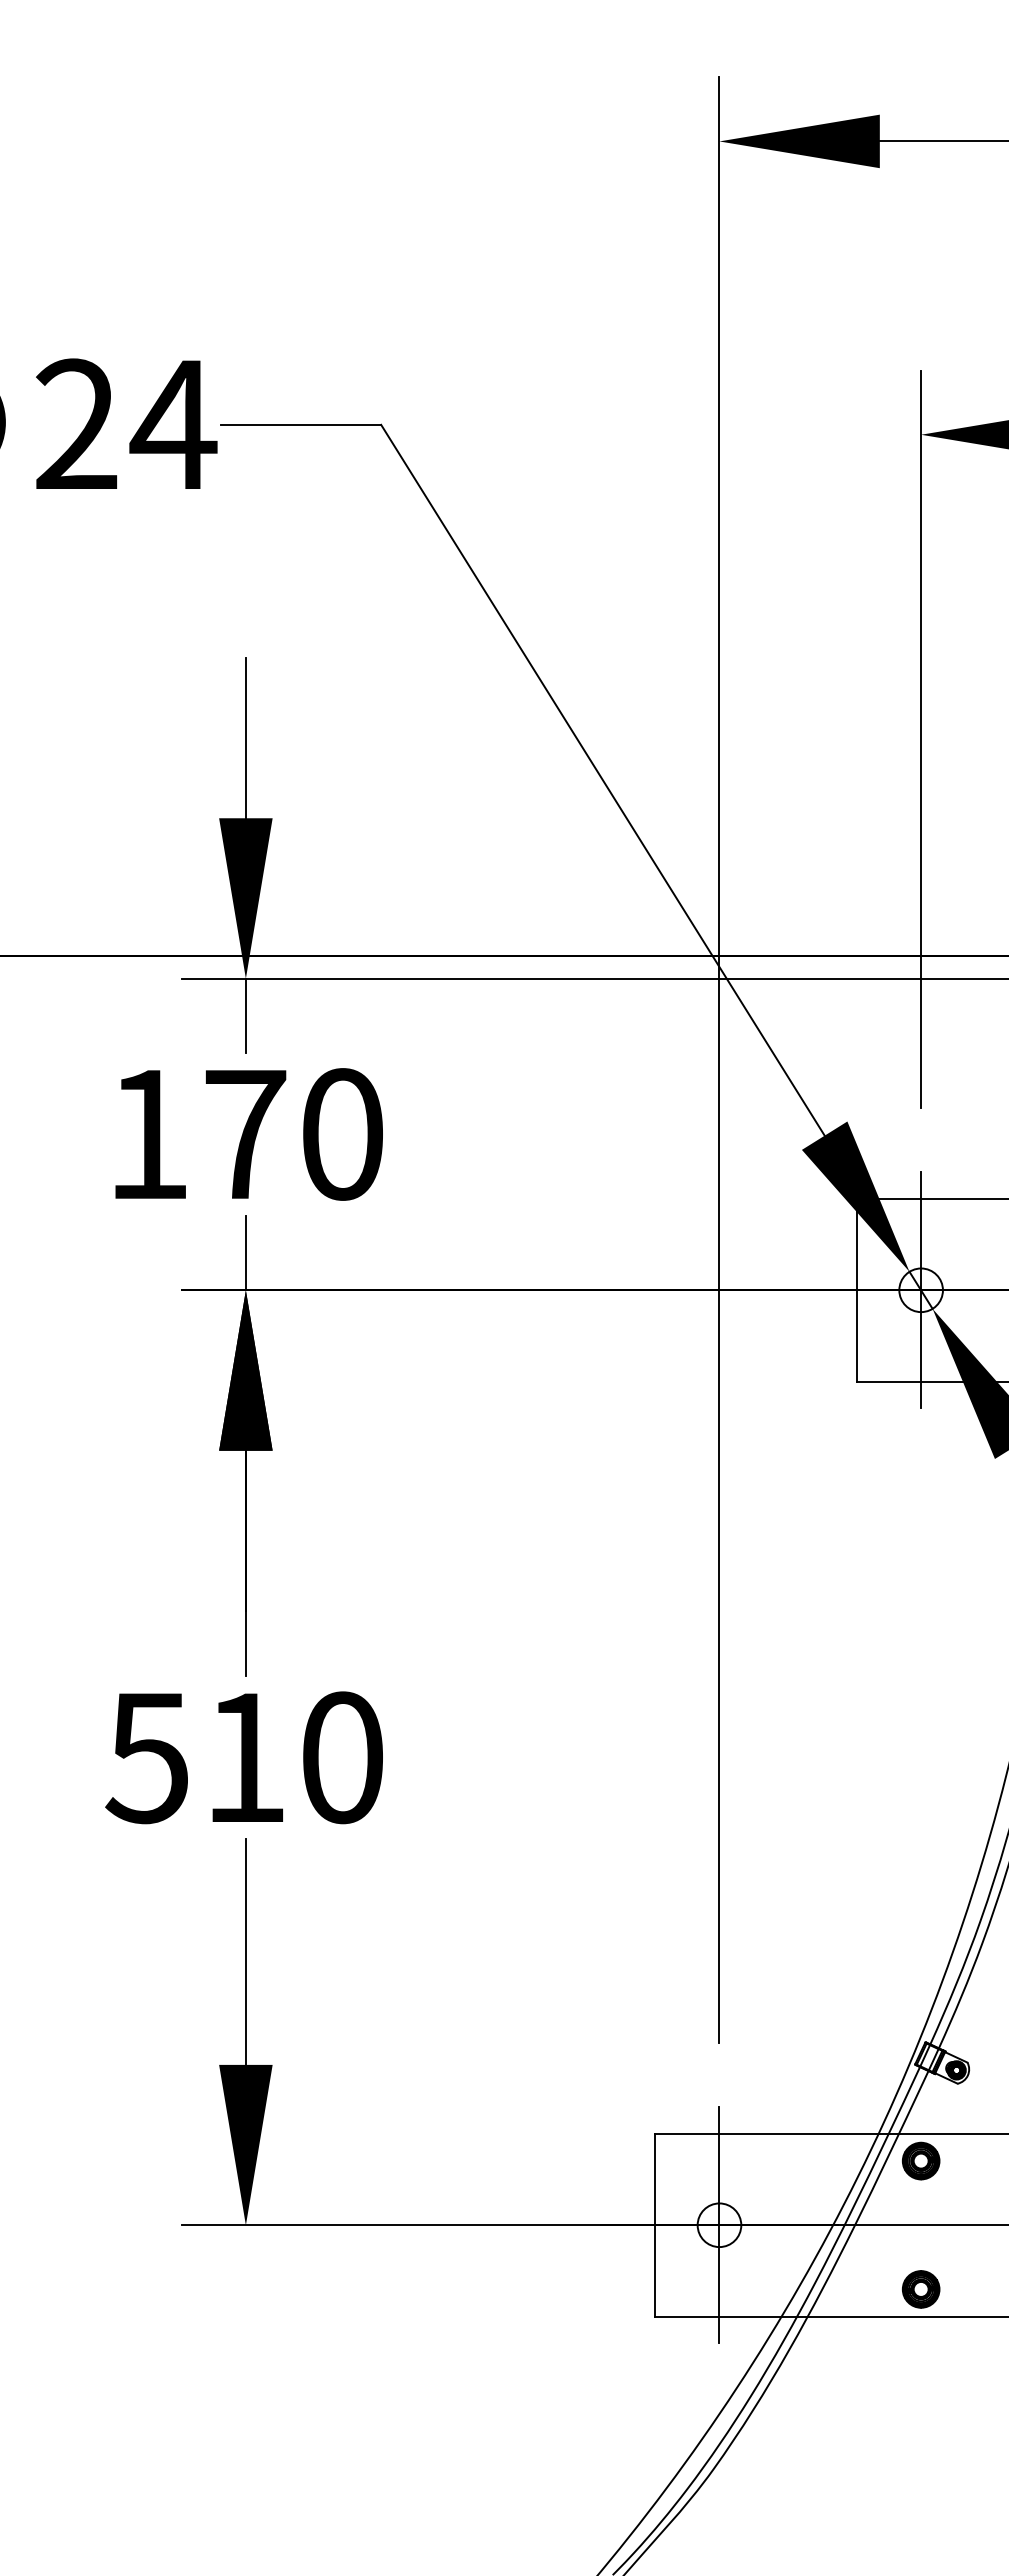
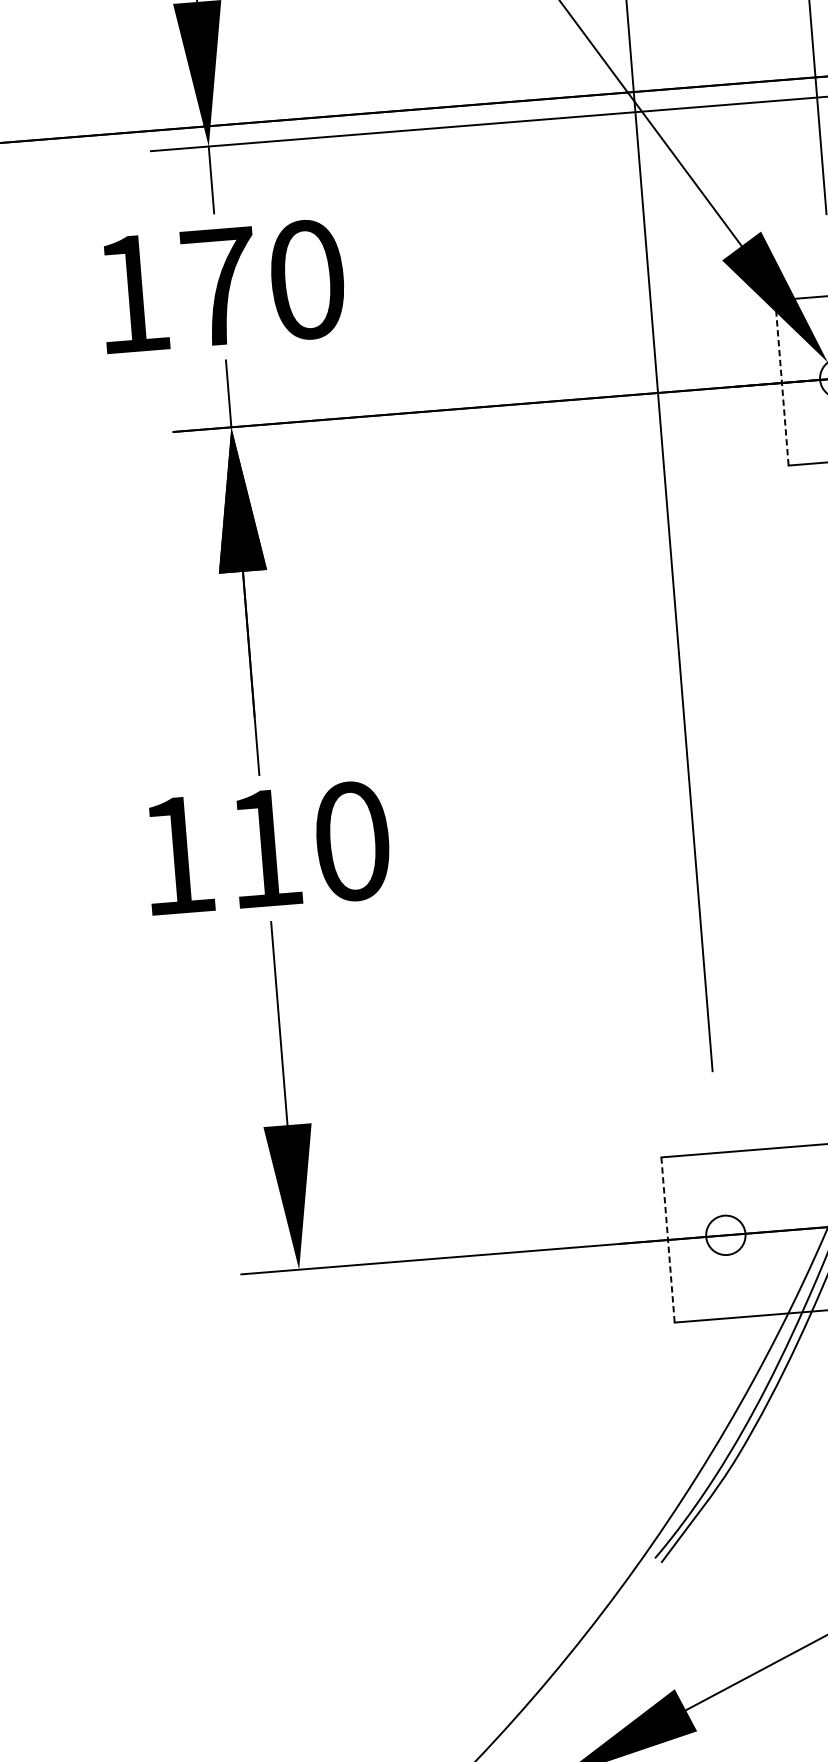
line: (856, 1290) -> (781, 383), solid -> dashed
text: (146, 1758) -> (175, 856), 510 -> 110
line: (655, 2225) -> (668, 1240), solid -> dashed
line: (719, 2225) -> (725, 1235), removed

